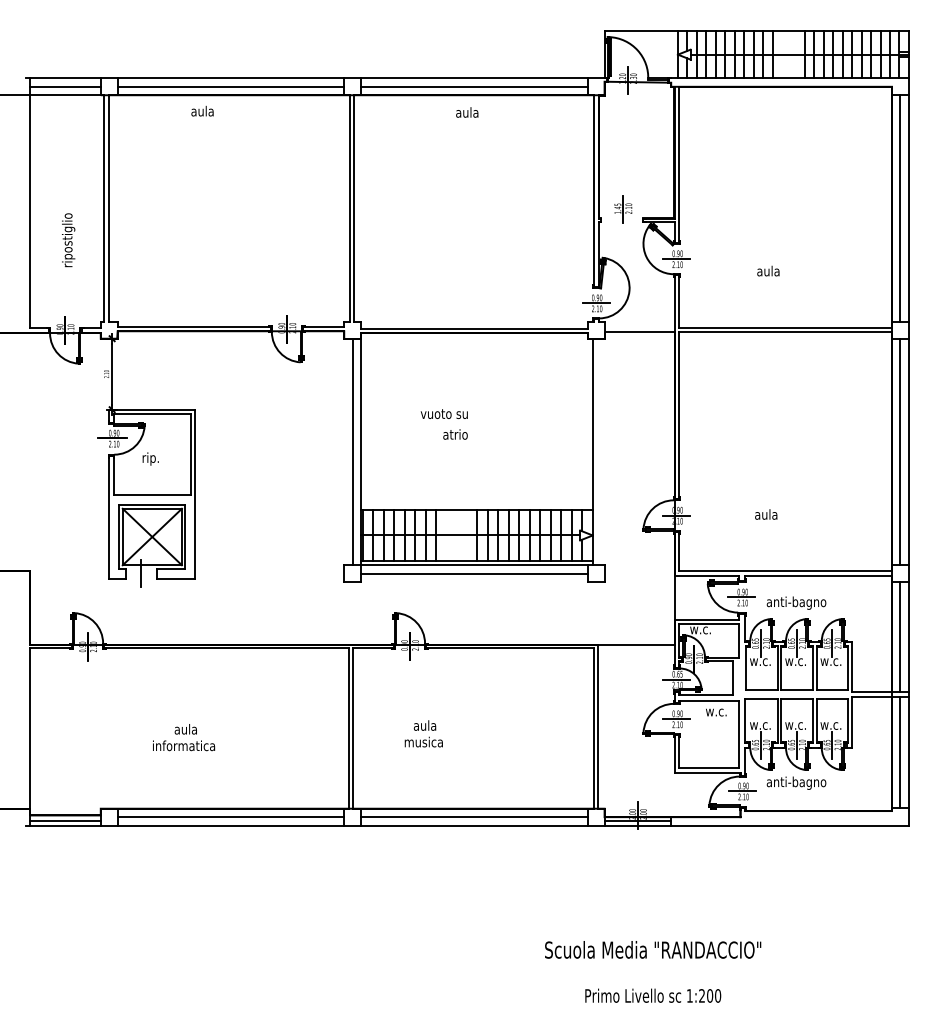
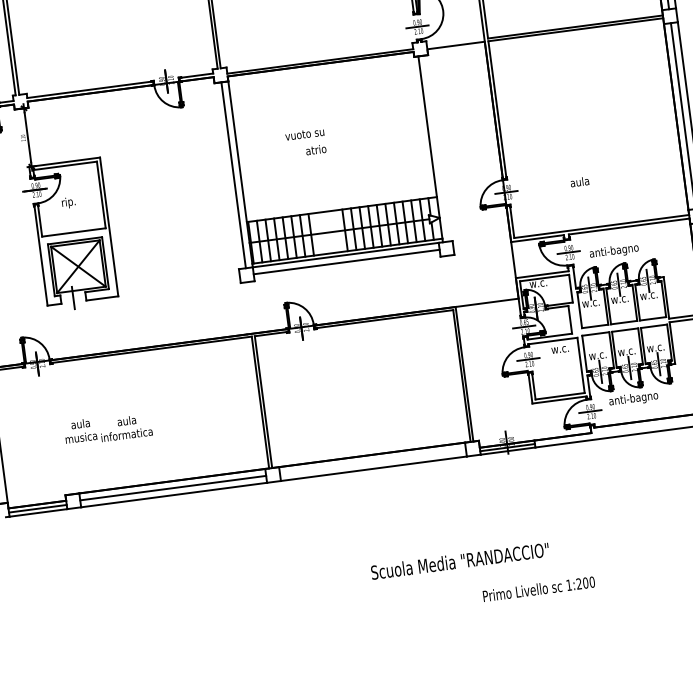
text: (423, 733) -> (80, 430), moved
line: (474, 817) -> (373, 462), removed
text: (653, 949) -> (460, 560), moved

